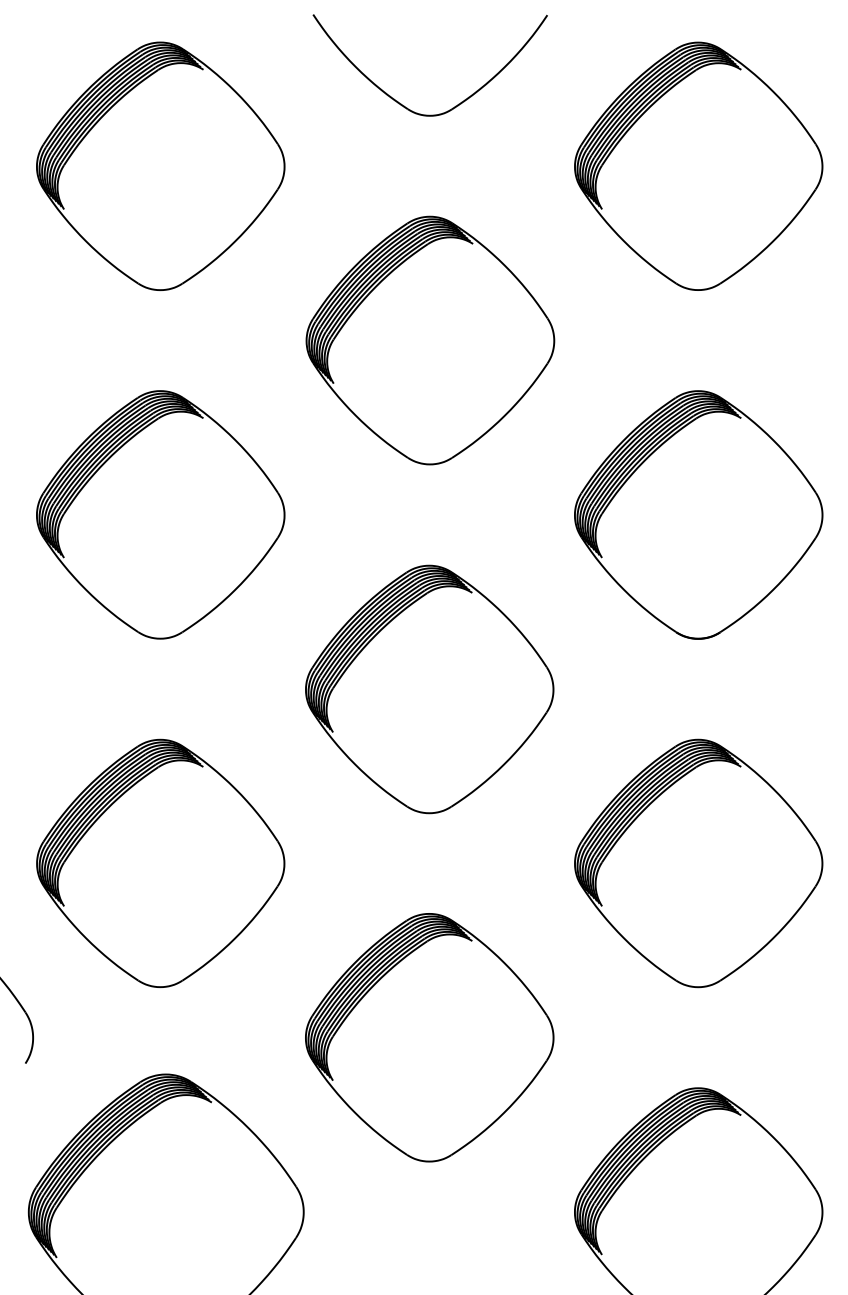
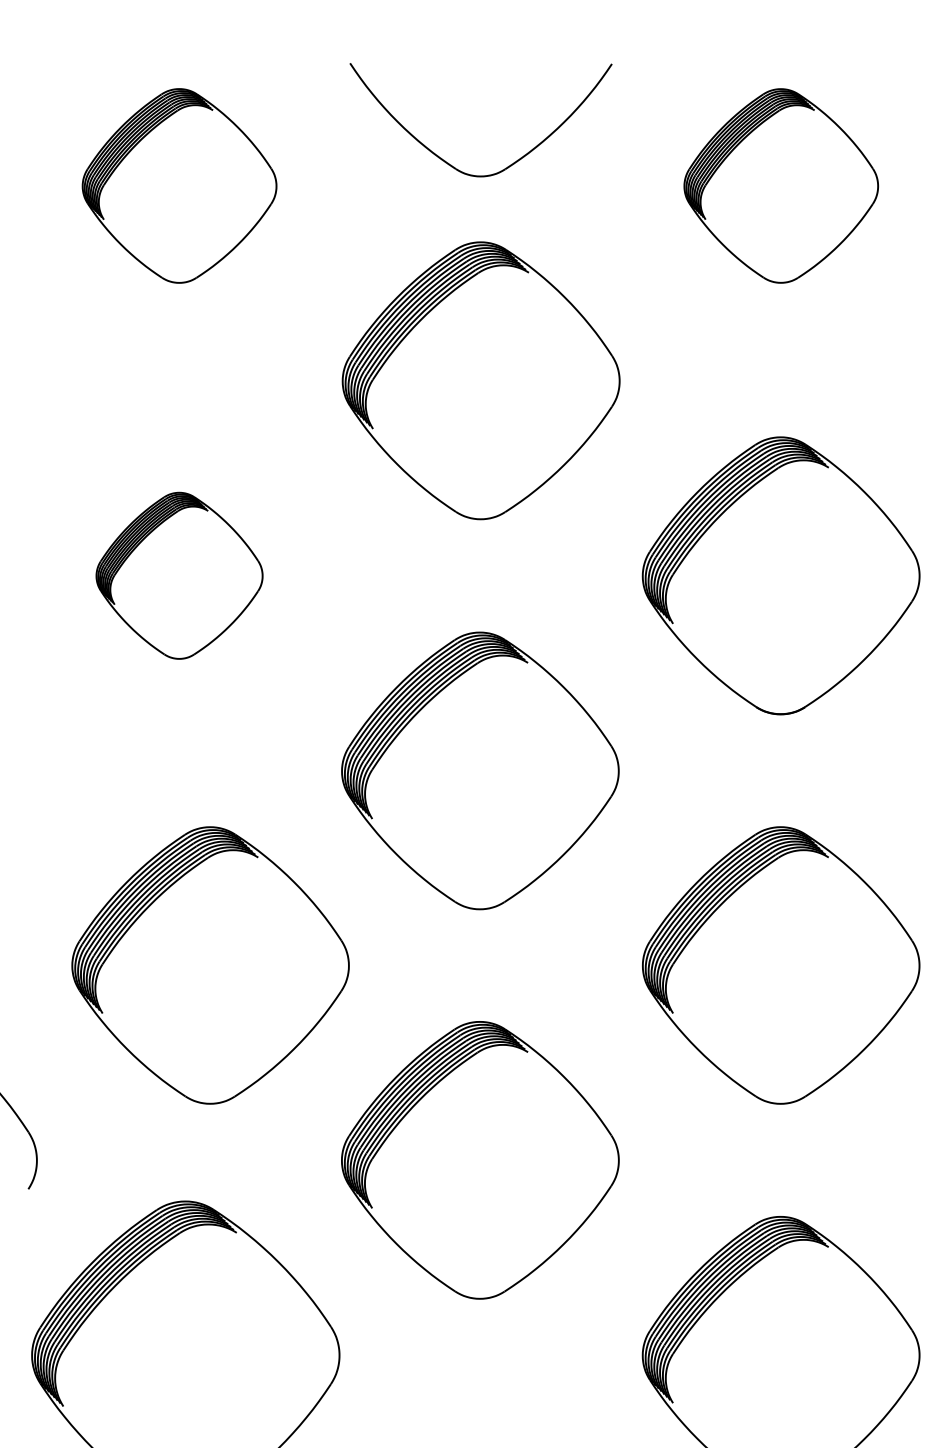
part: (403, 105) -> (451, 164), moved
part: (160, 165) -> (179, 185), size x0.7
part: (698, 165) -> (781, 185), size x0.7
part: (160, 514) -> (179, 575), size x0.6
part: (160, 863) -> (210, 965), moved

